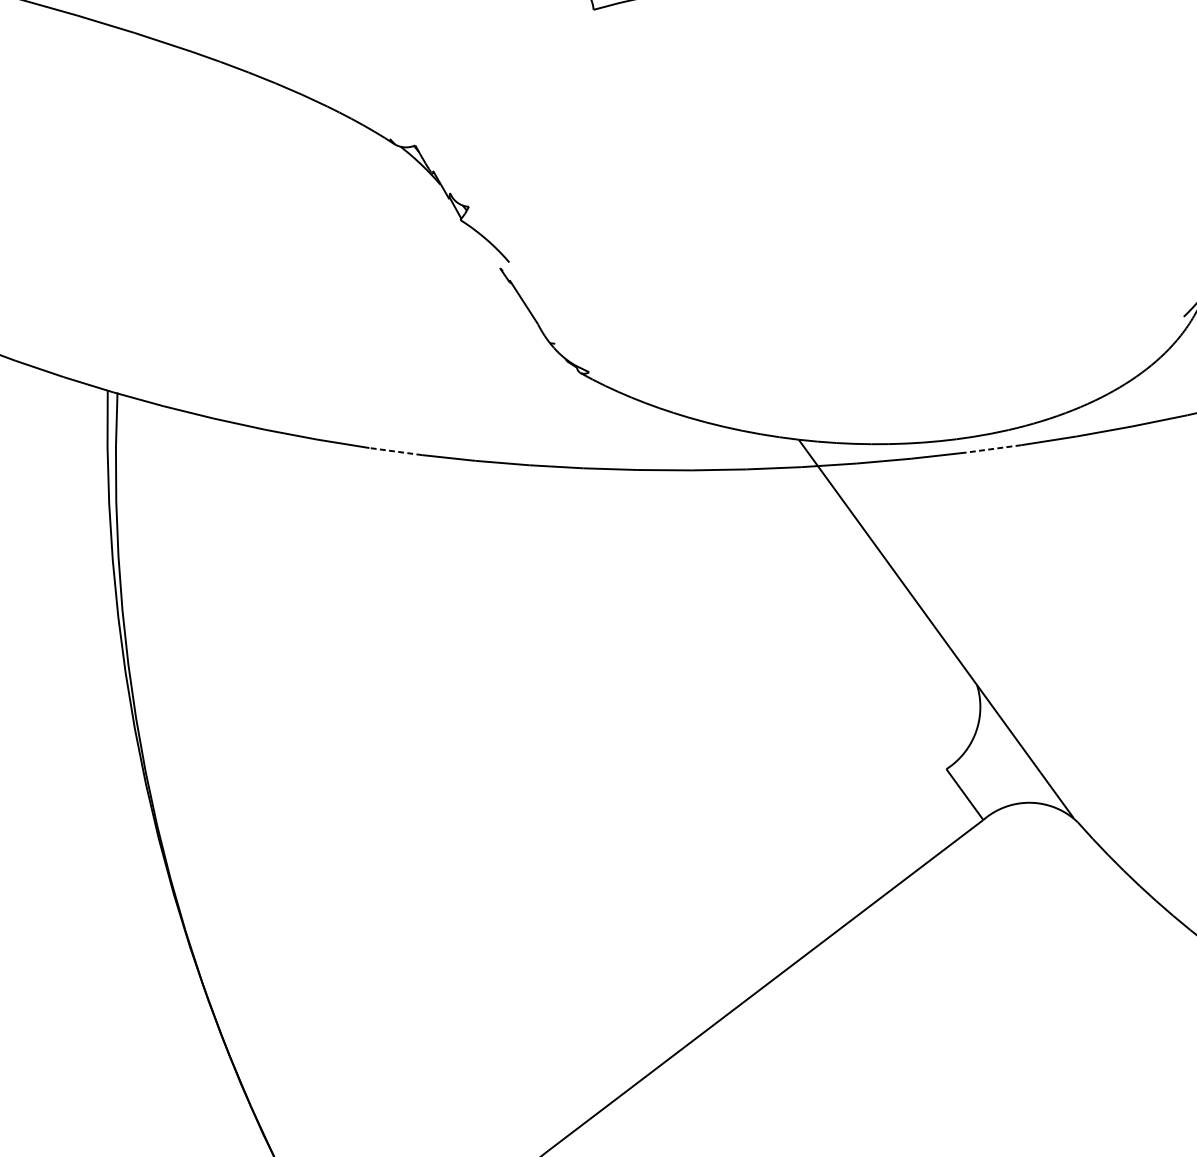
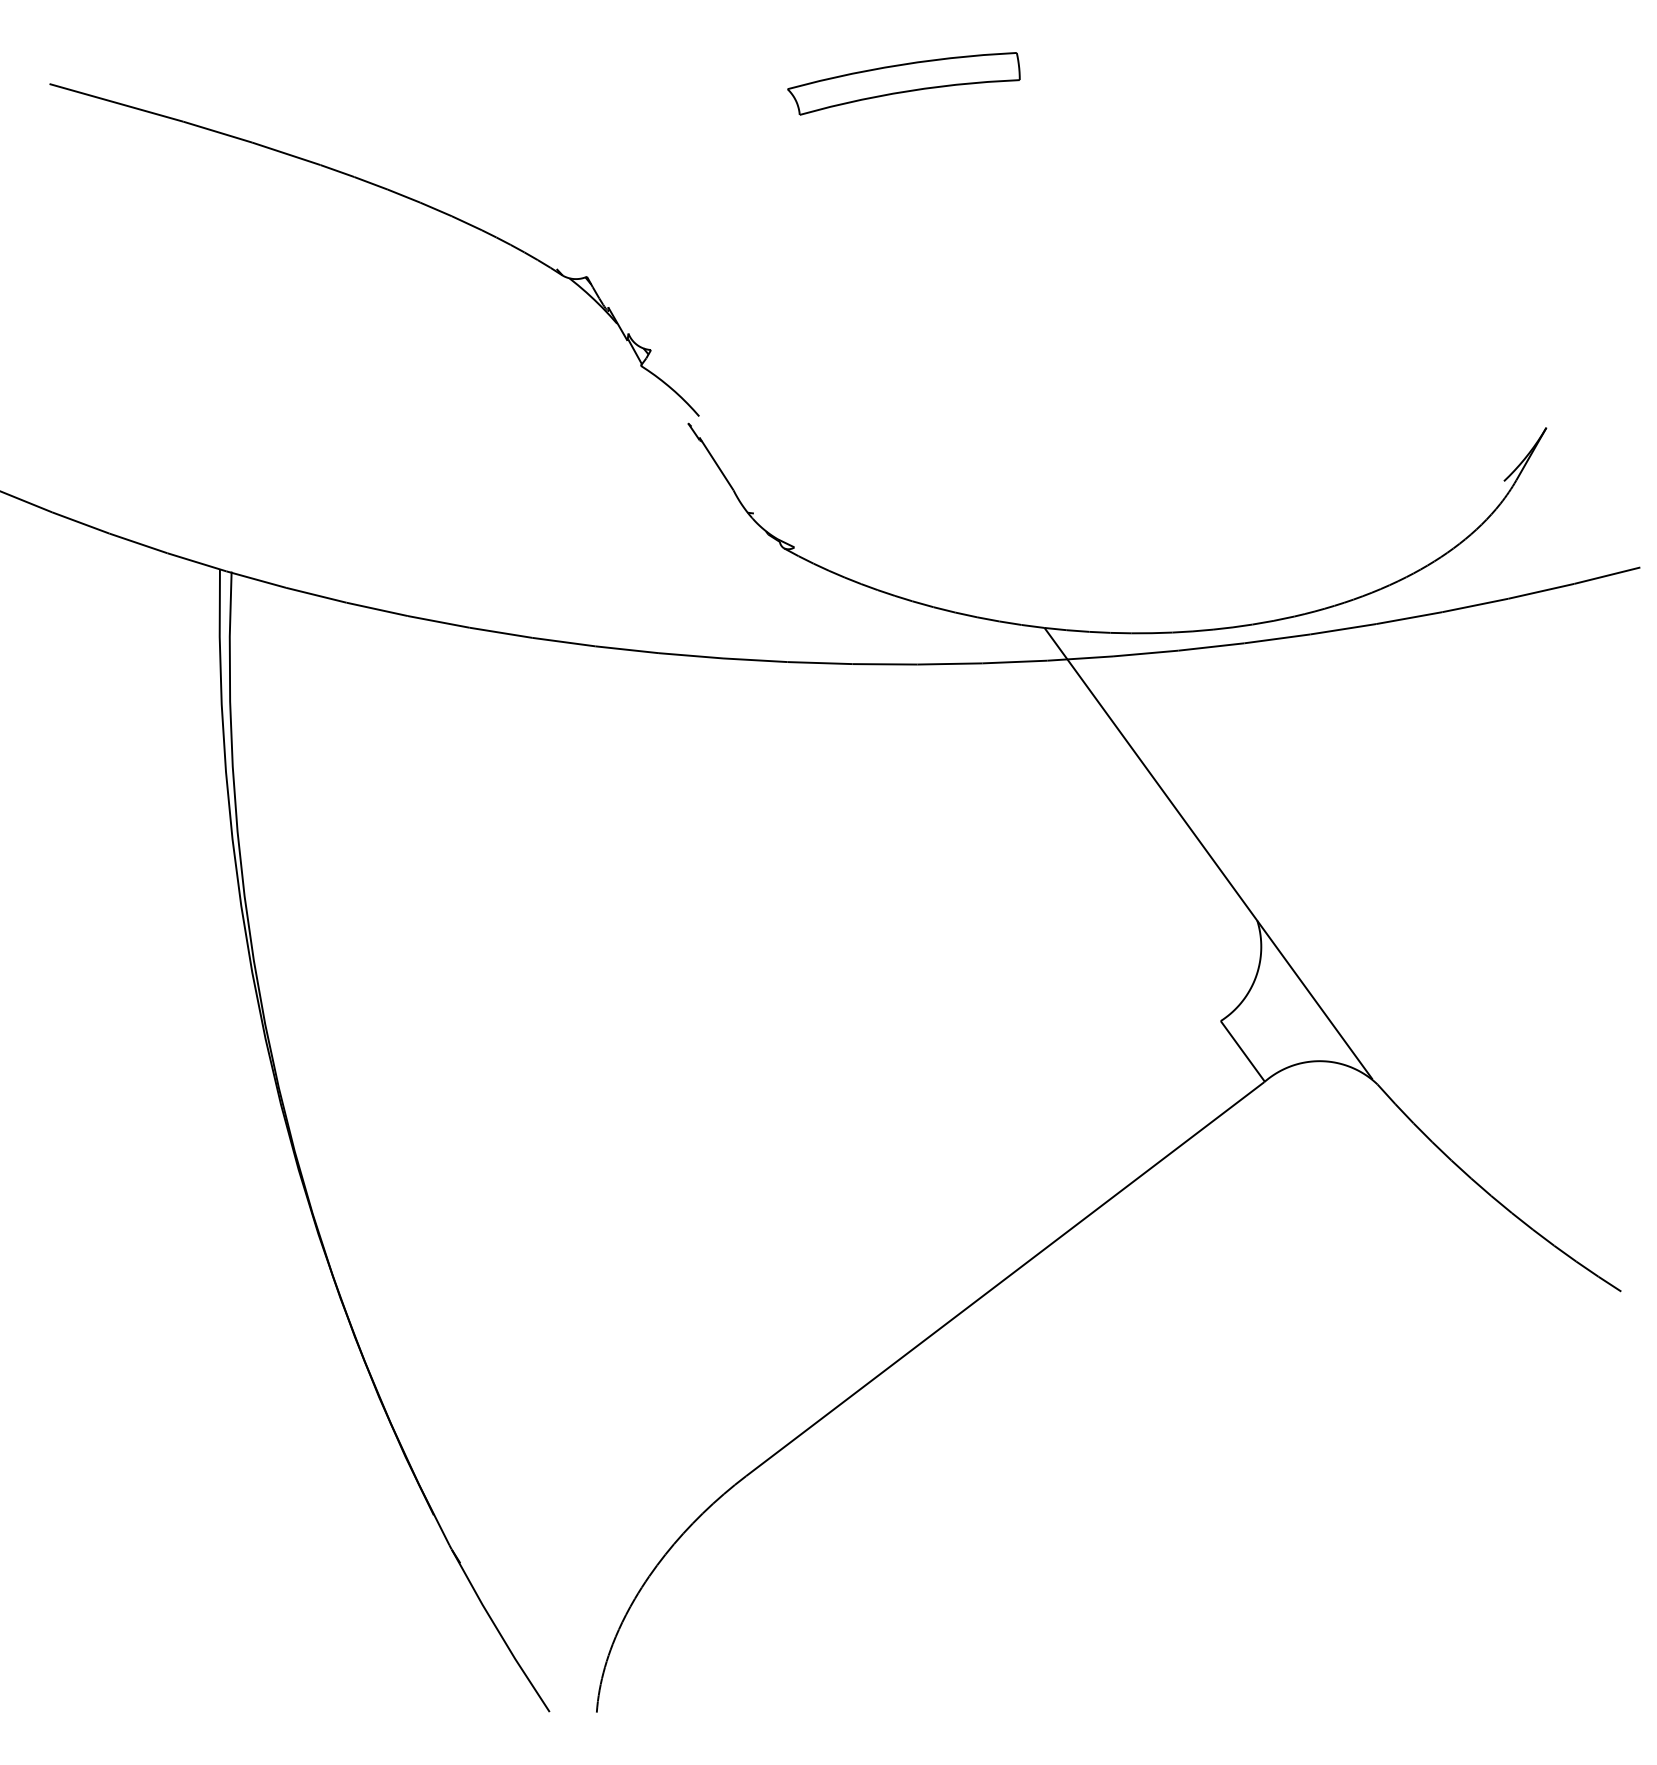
line: (993, 448) -> (1276, 638), dashed -> solid
line: (395, 451) -> (563, 642), dashed -> solid

